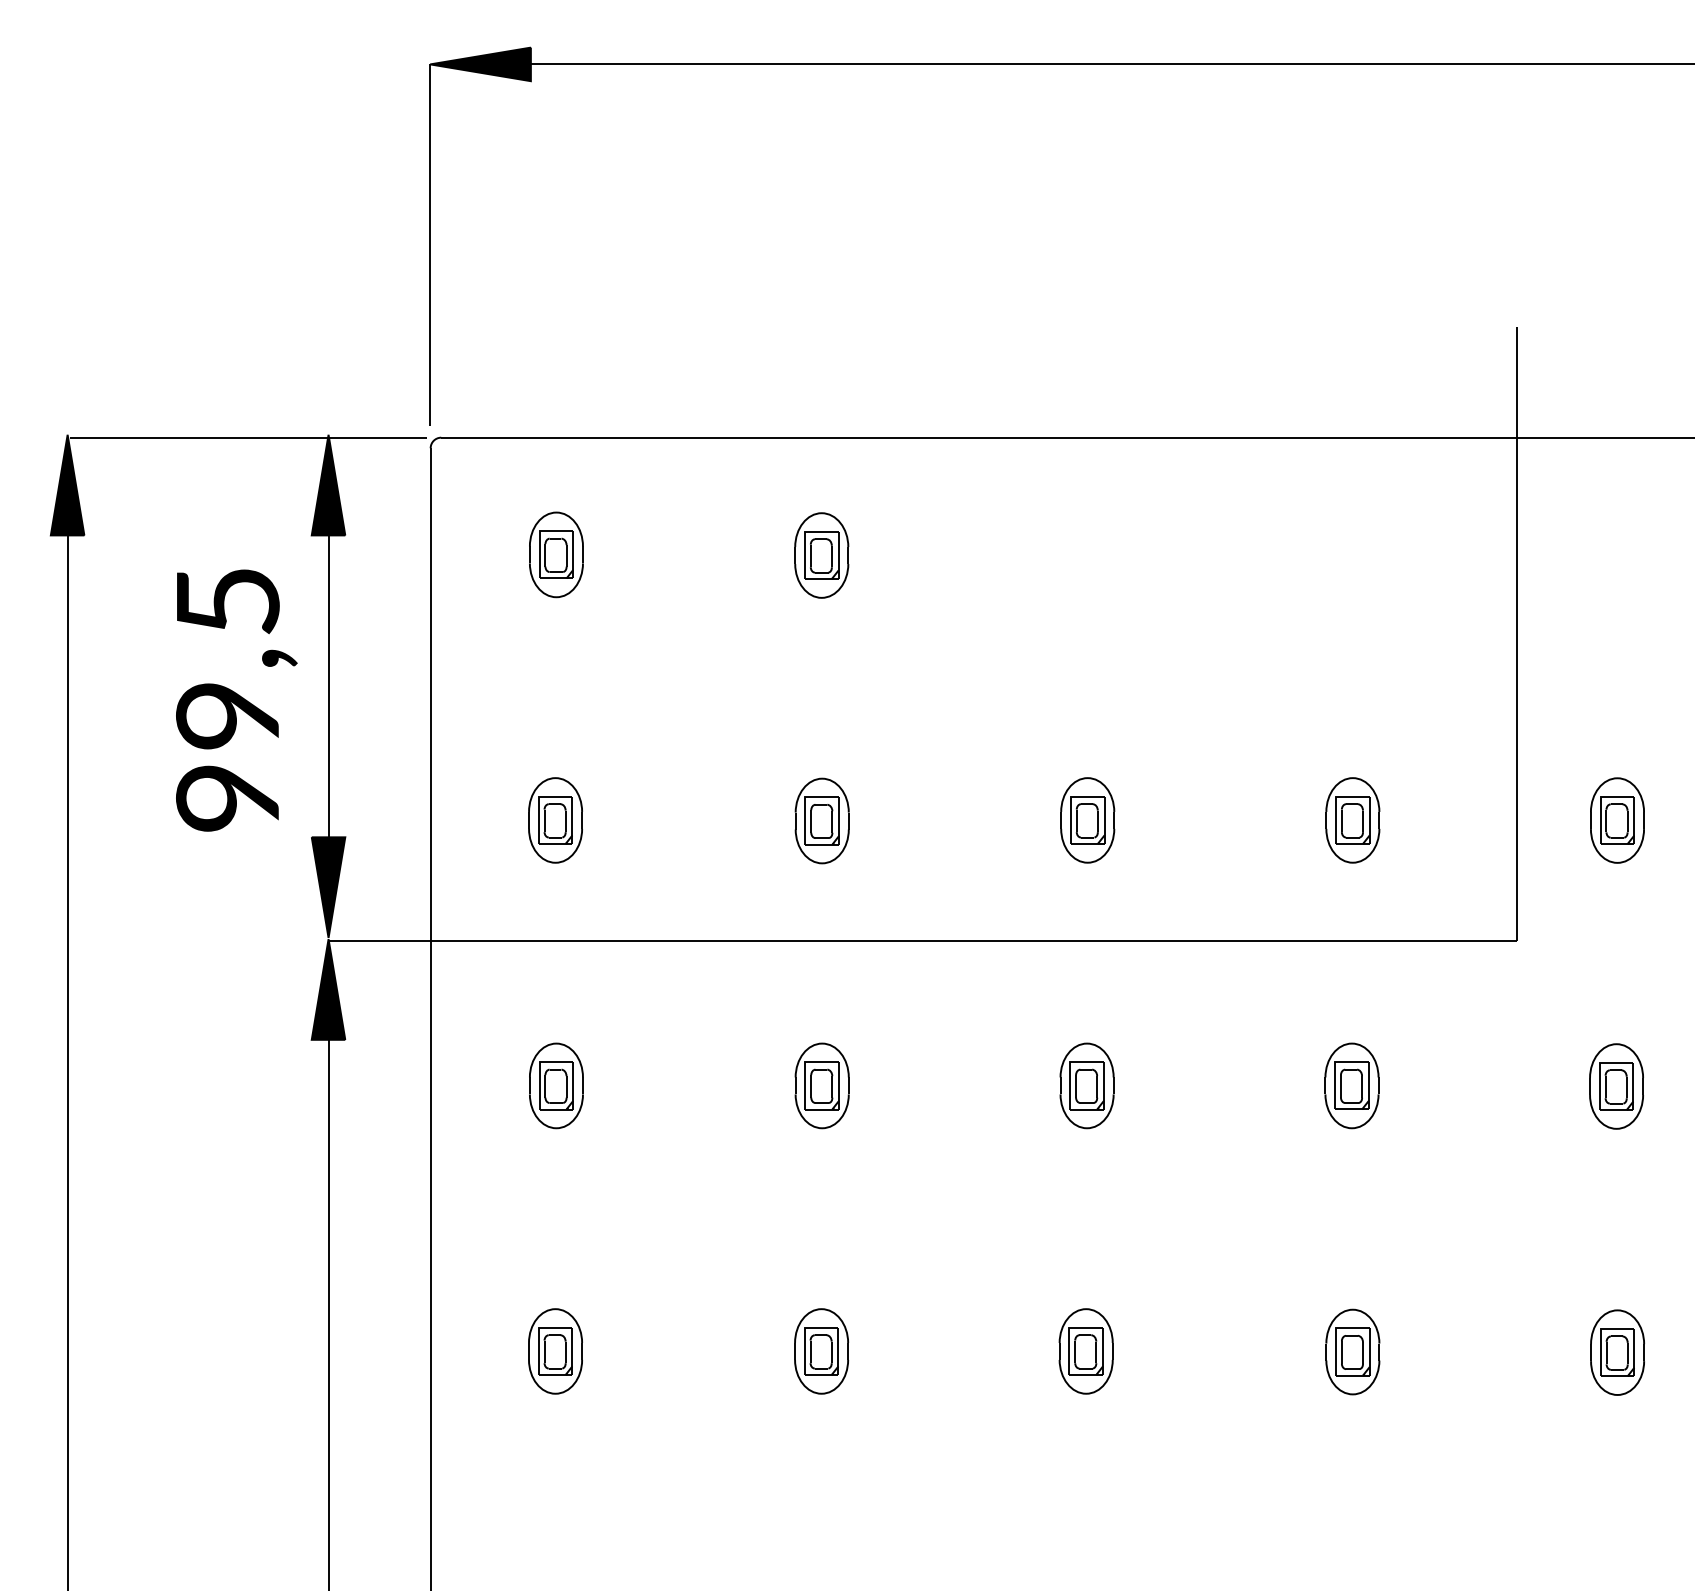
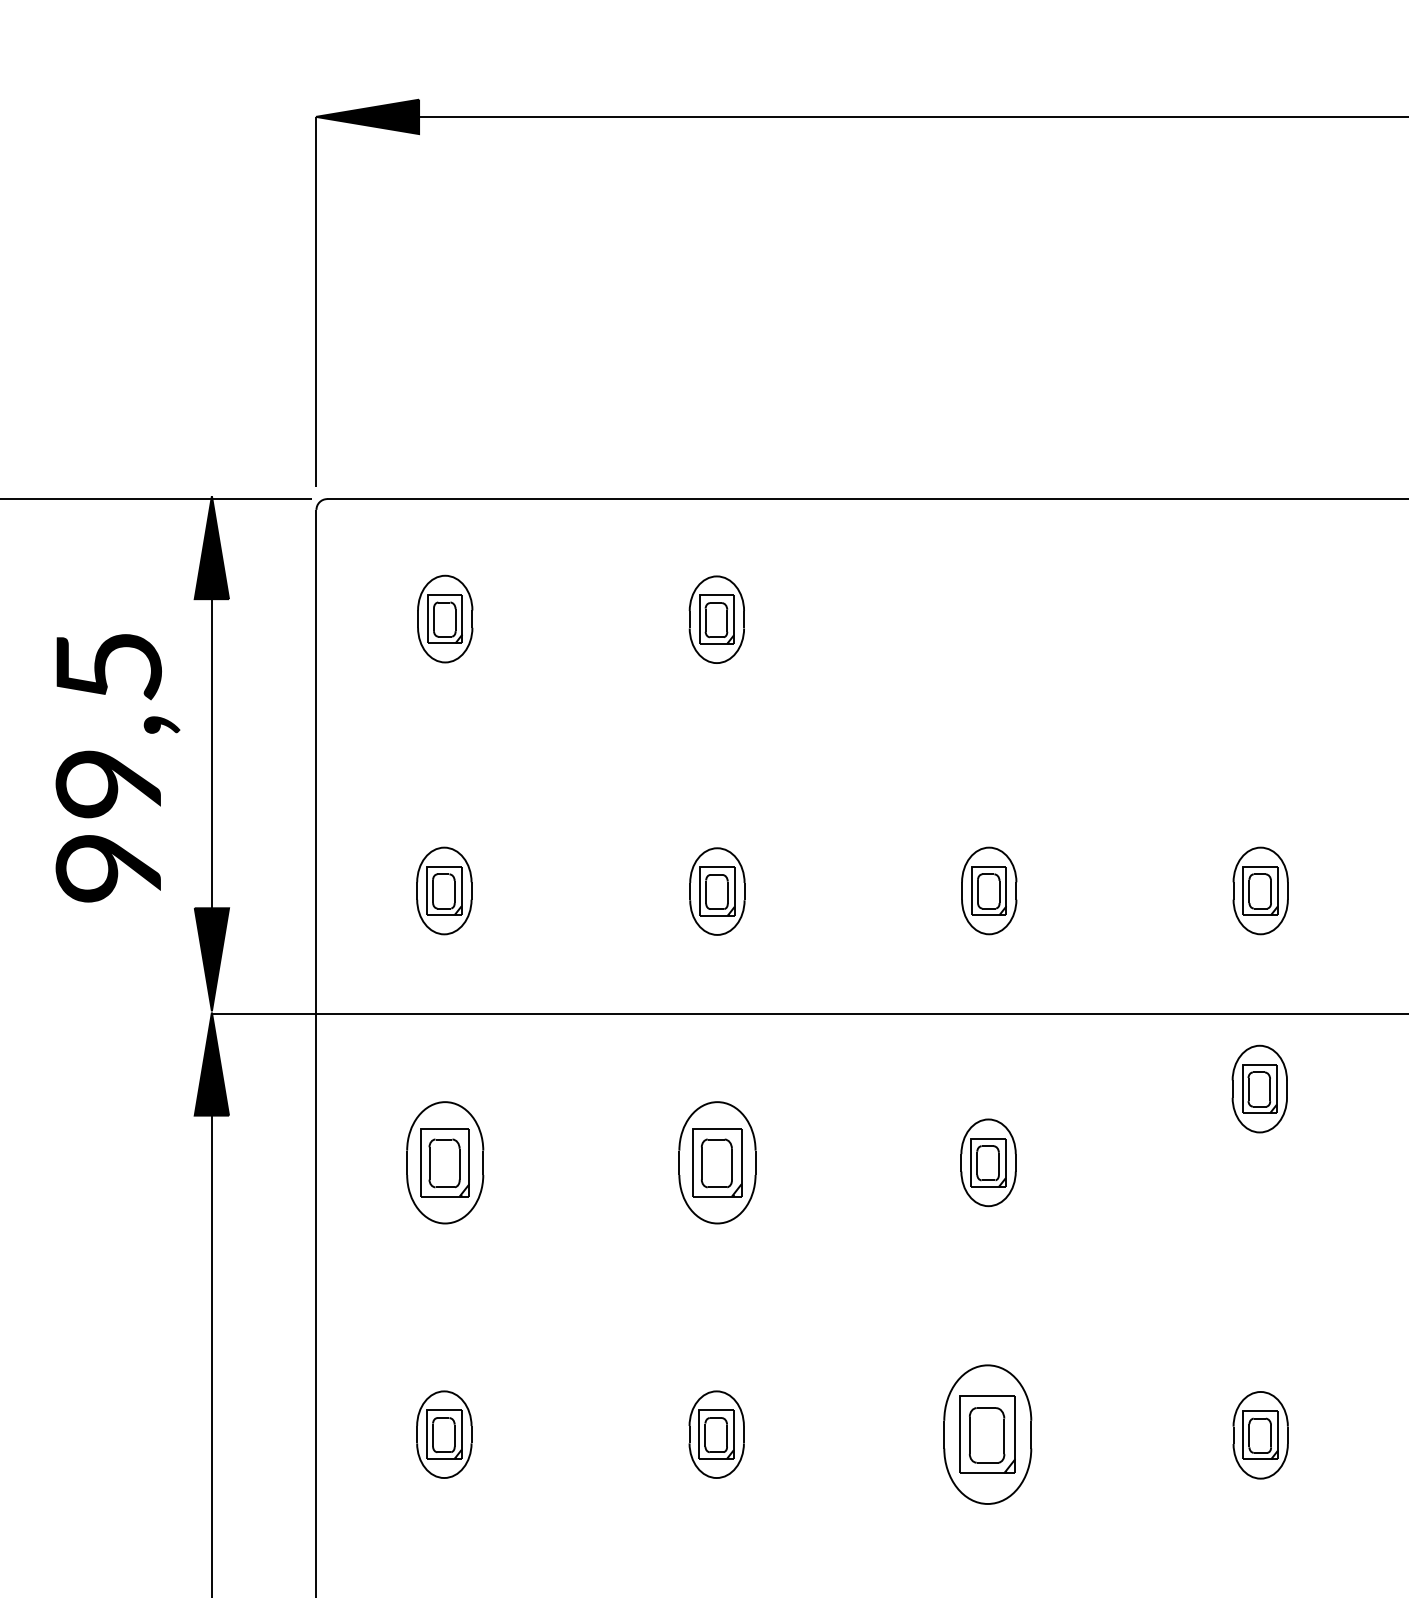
part: (556, 1085) -> (445, 1162), size x1.4
part: (821, 1085) -> (716, 1162), size x1.4
part: (1351, 1085) -> (1259, 1088), moved
part: (1085, 1351) -> (986, 1434), size x1.6

